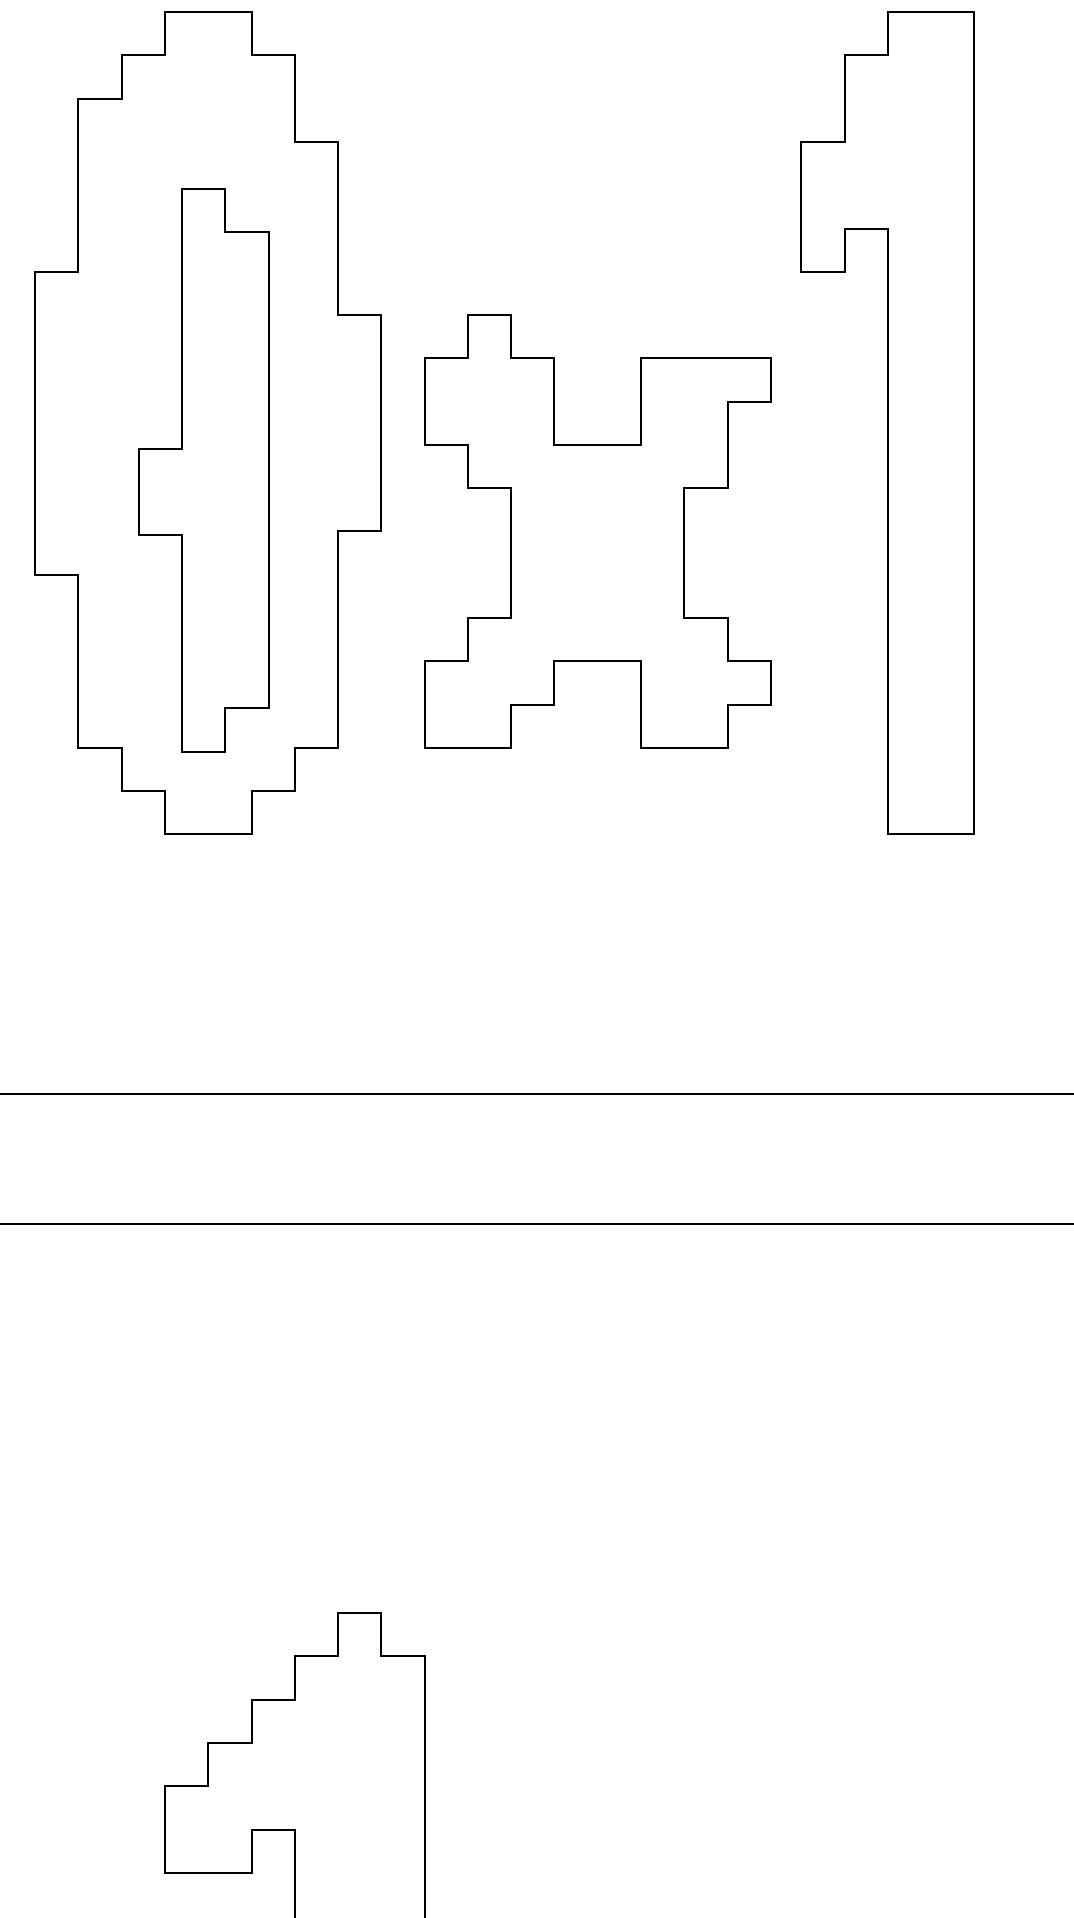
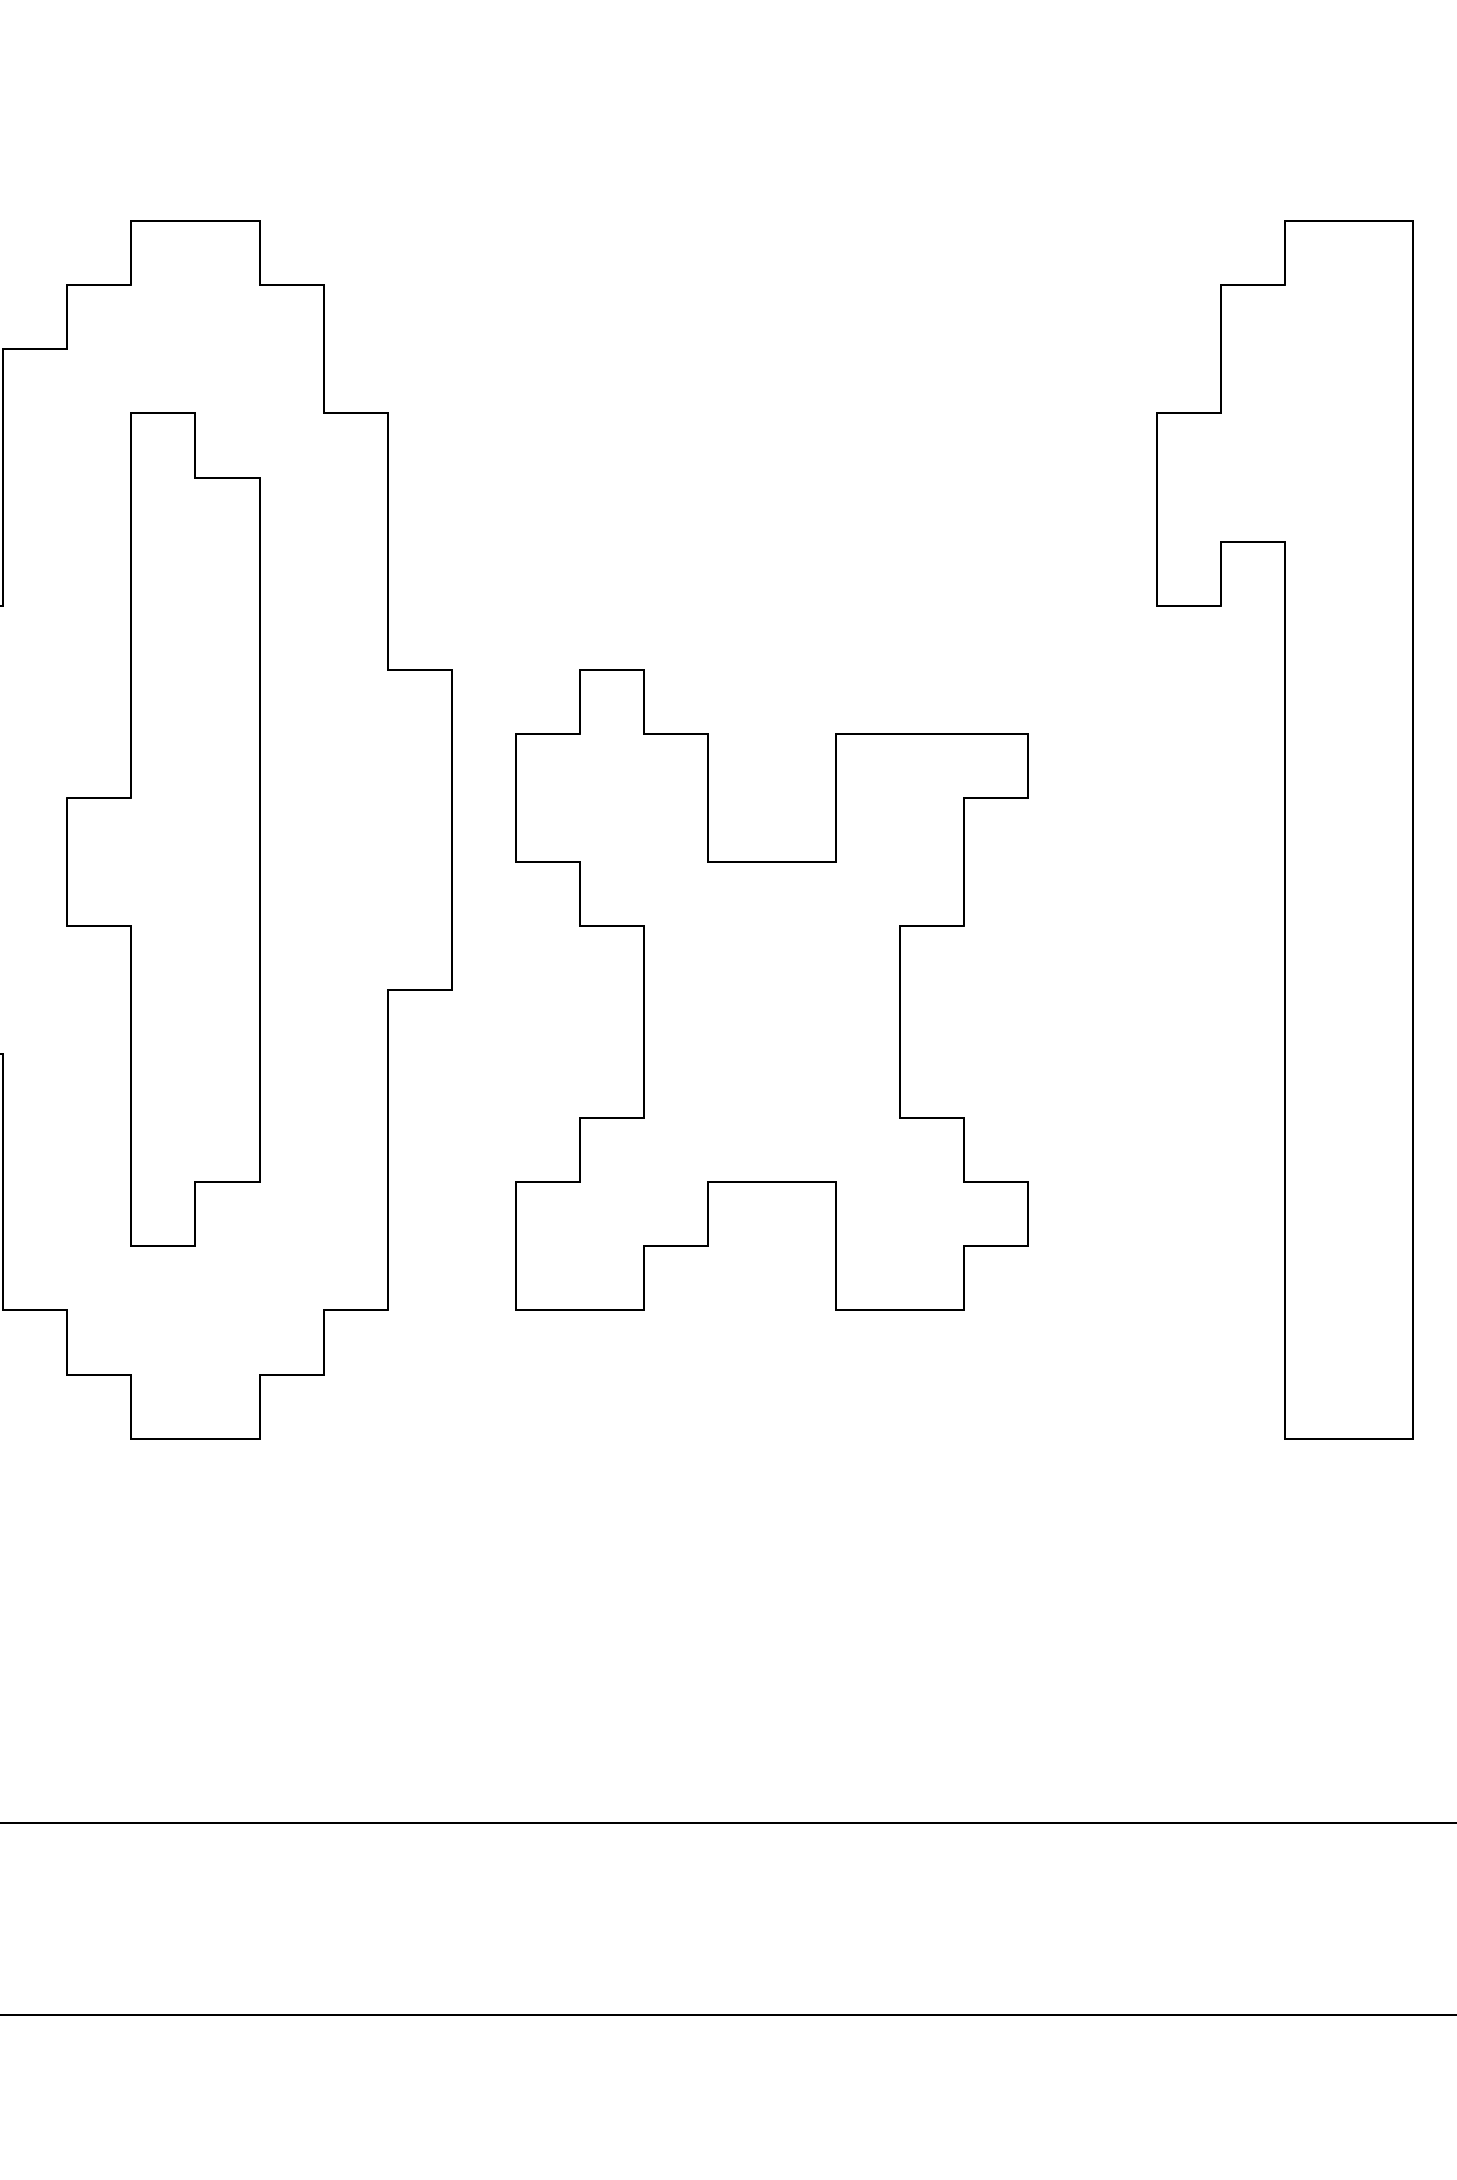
part: (887, 422) -> (1284, 828), moved
part: (203, 470) -> (163, 830), moved

